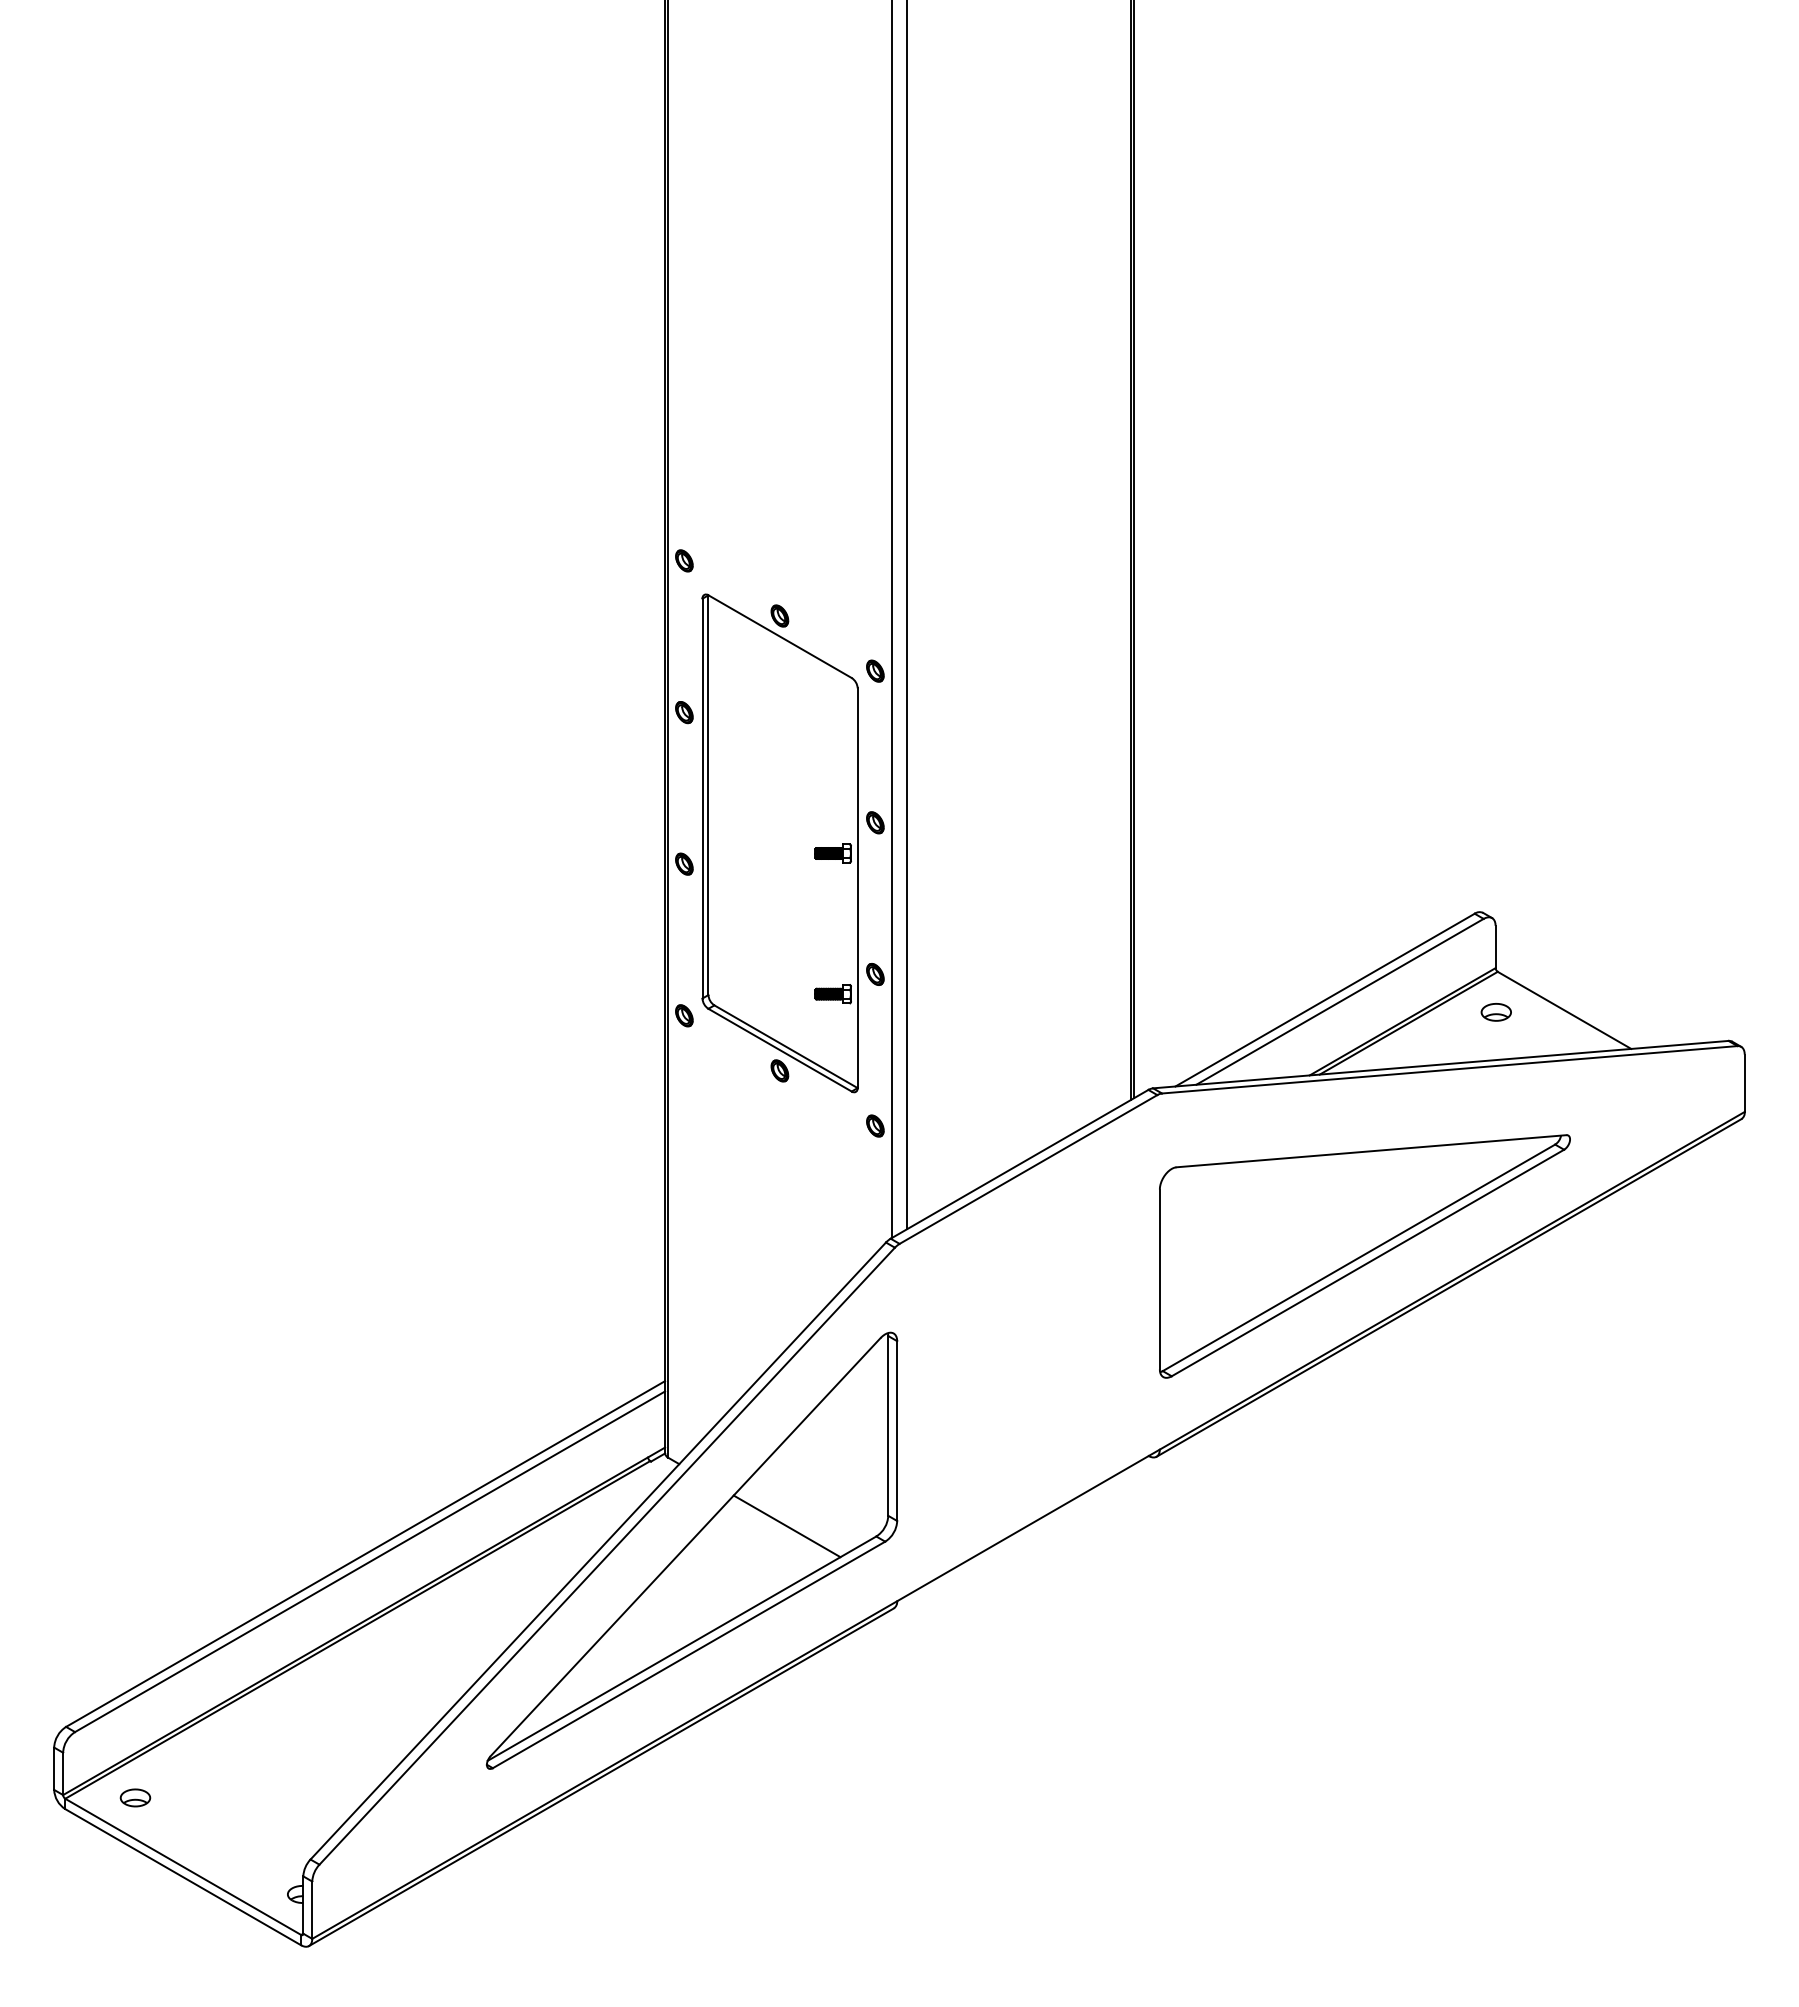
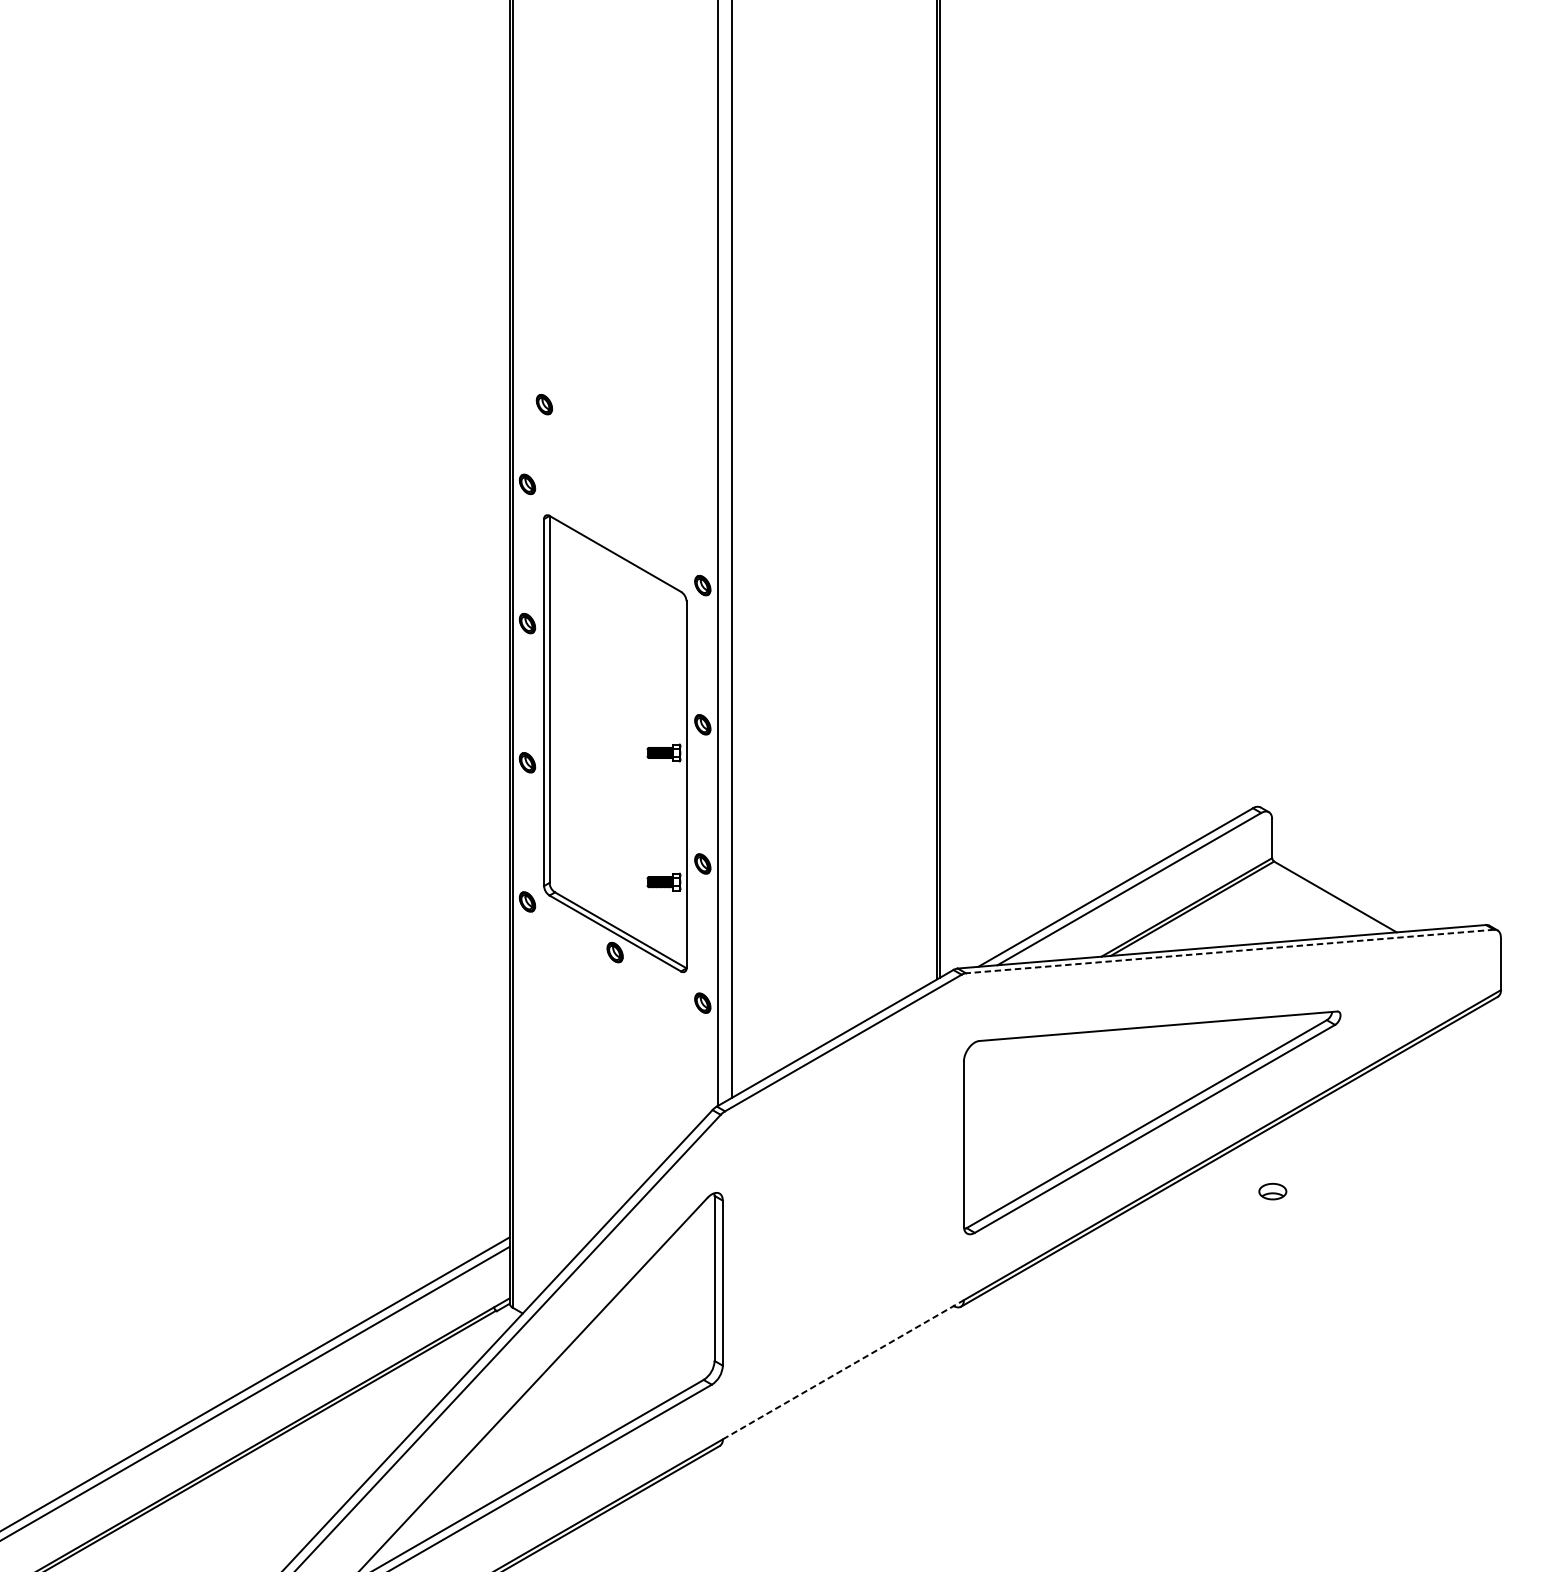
part: (779, 615) -> (544, 404), moved
part: (1495, 1012) -> (1272, 1191), moved
line: (1449, 1069) -> (1229, 951), solid -> dashed
line: (1028, 1525) -> (843, 1369), solid -> dashed
line: (786, 1526) -> (621, 1370), removed

